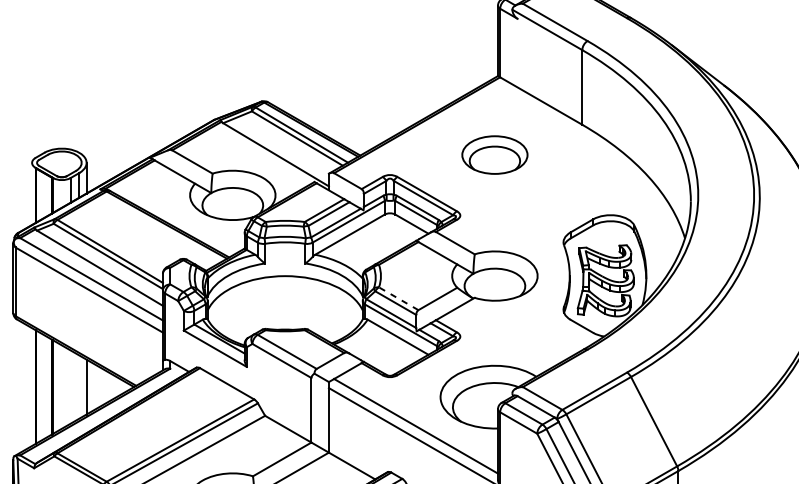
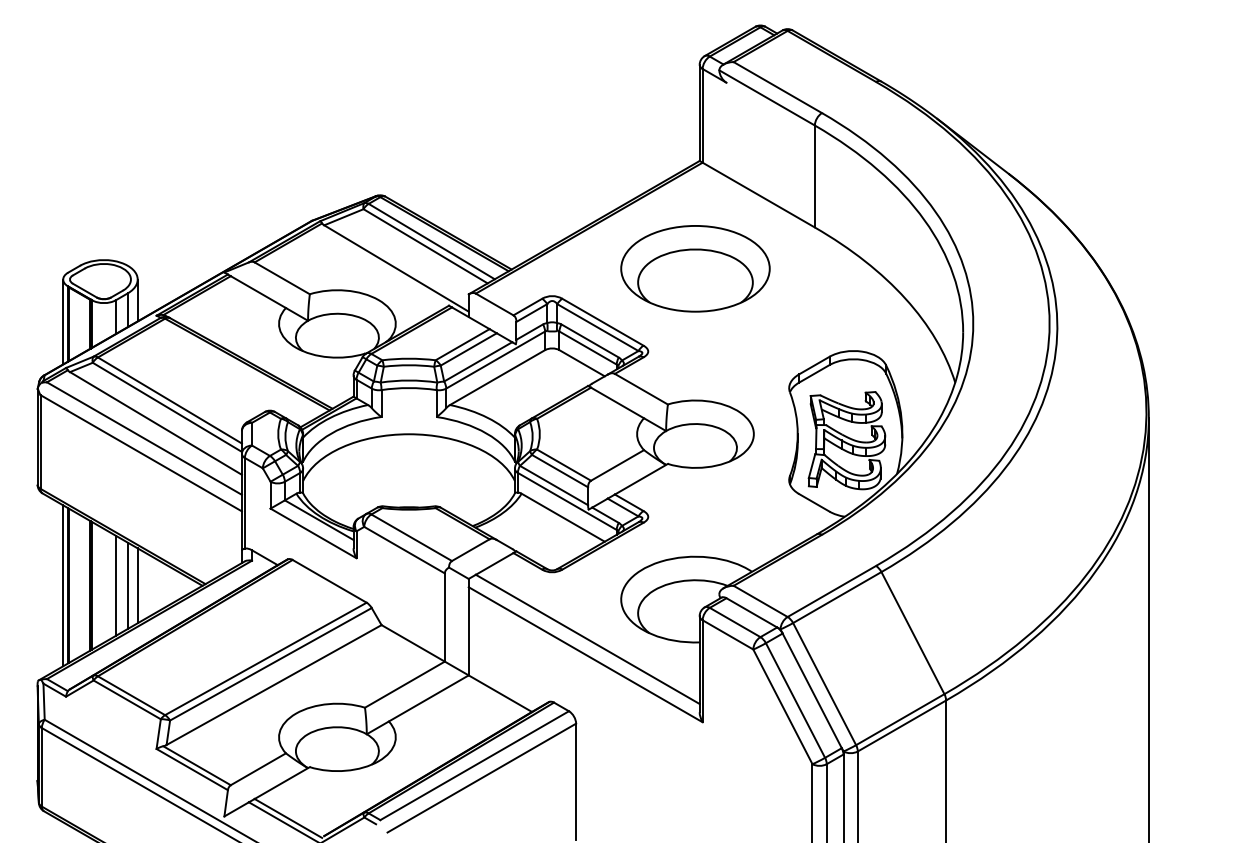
part: (494, 154) -> (695, 268), size x1.67
line: (32, 193) -> (63, 321), added
line: (398, 298) -> (563, 464), dashed -> solid
line: (32, 386) -> (63, 585), added
line: (70, 386) -> (115, 585), added
line: (79, 386) -> (127, 585), added

